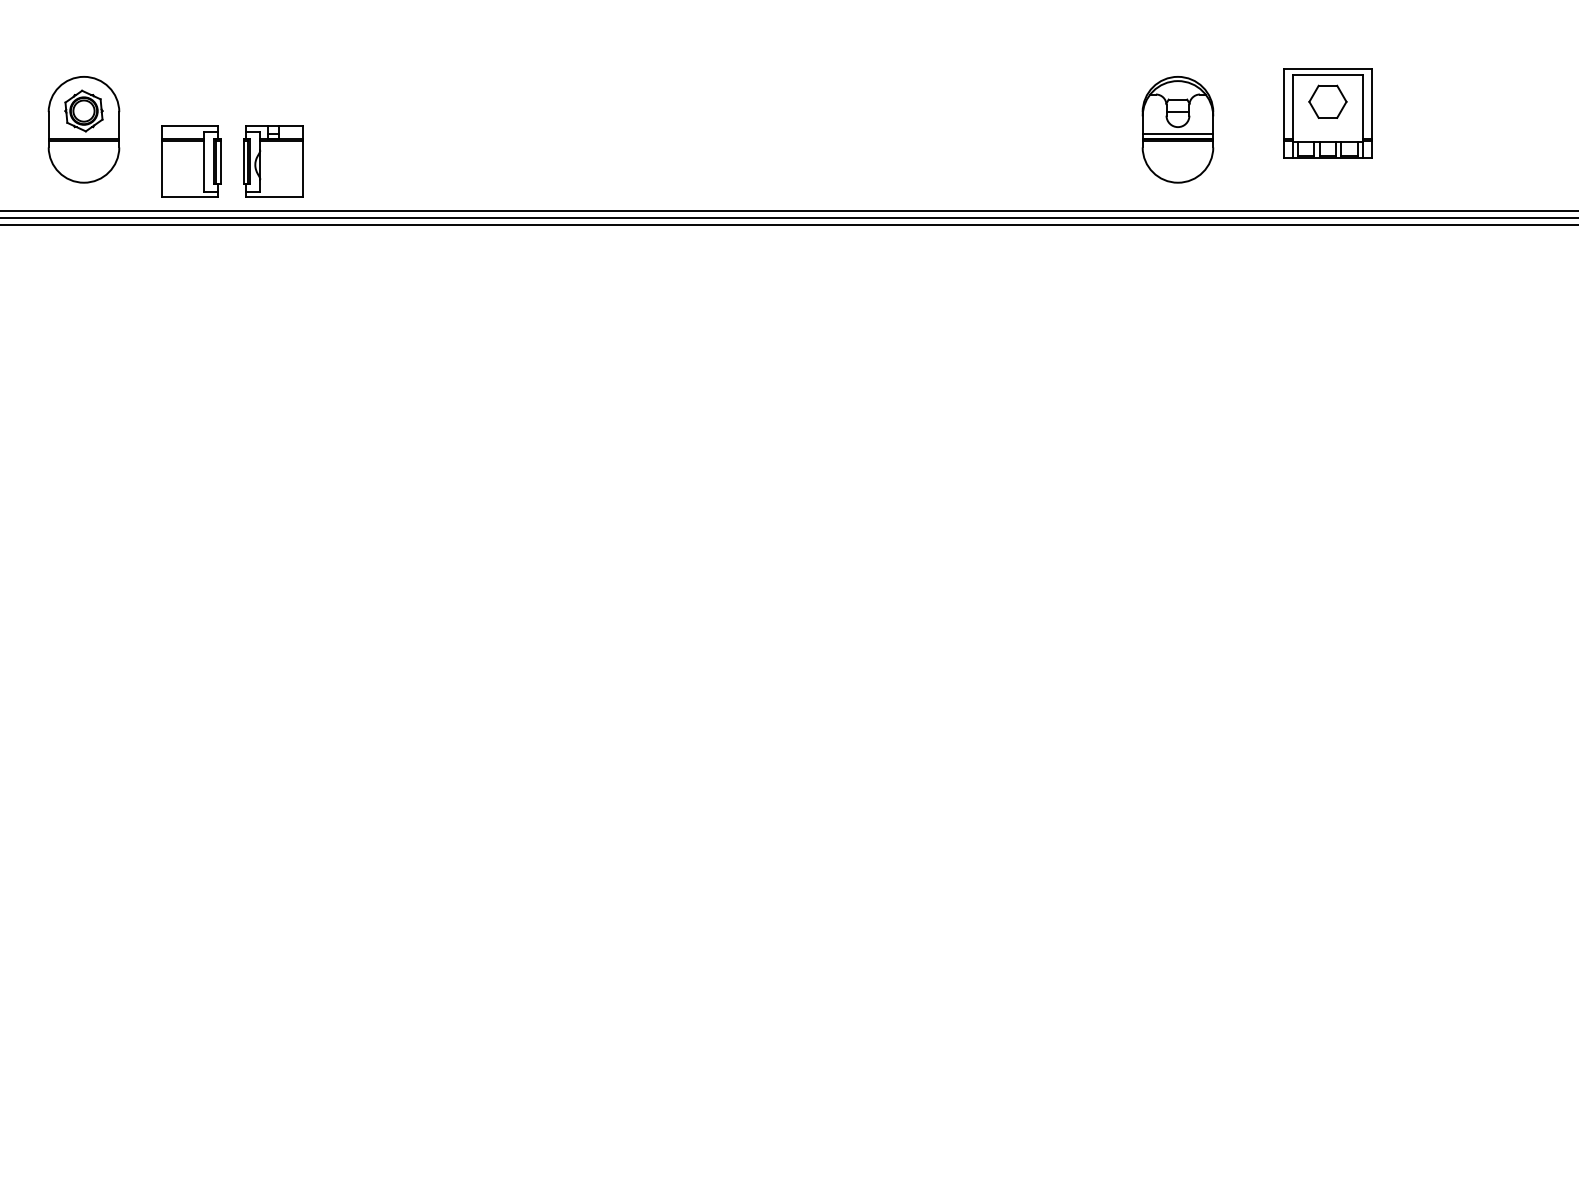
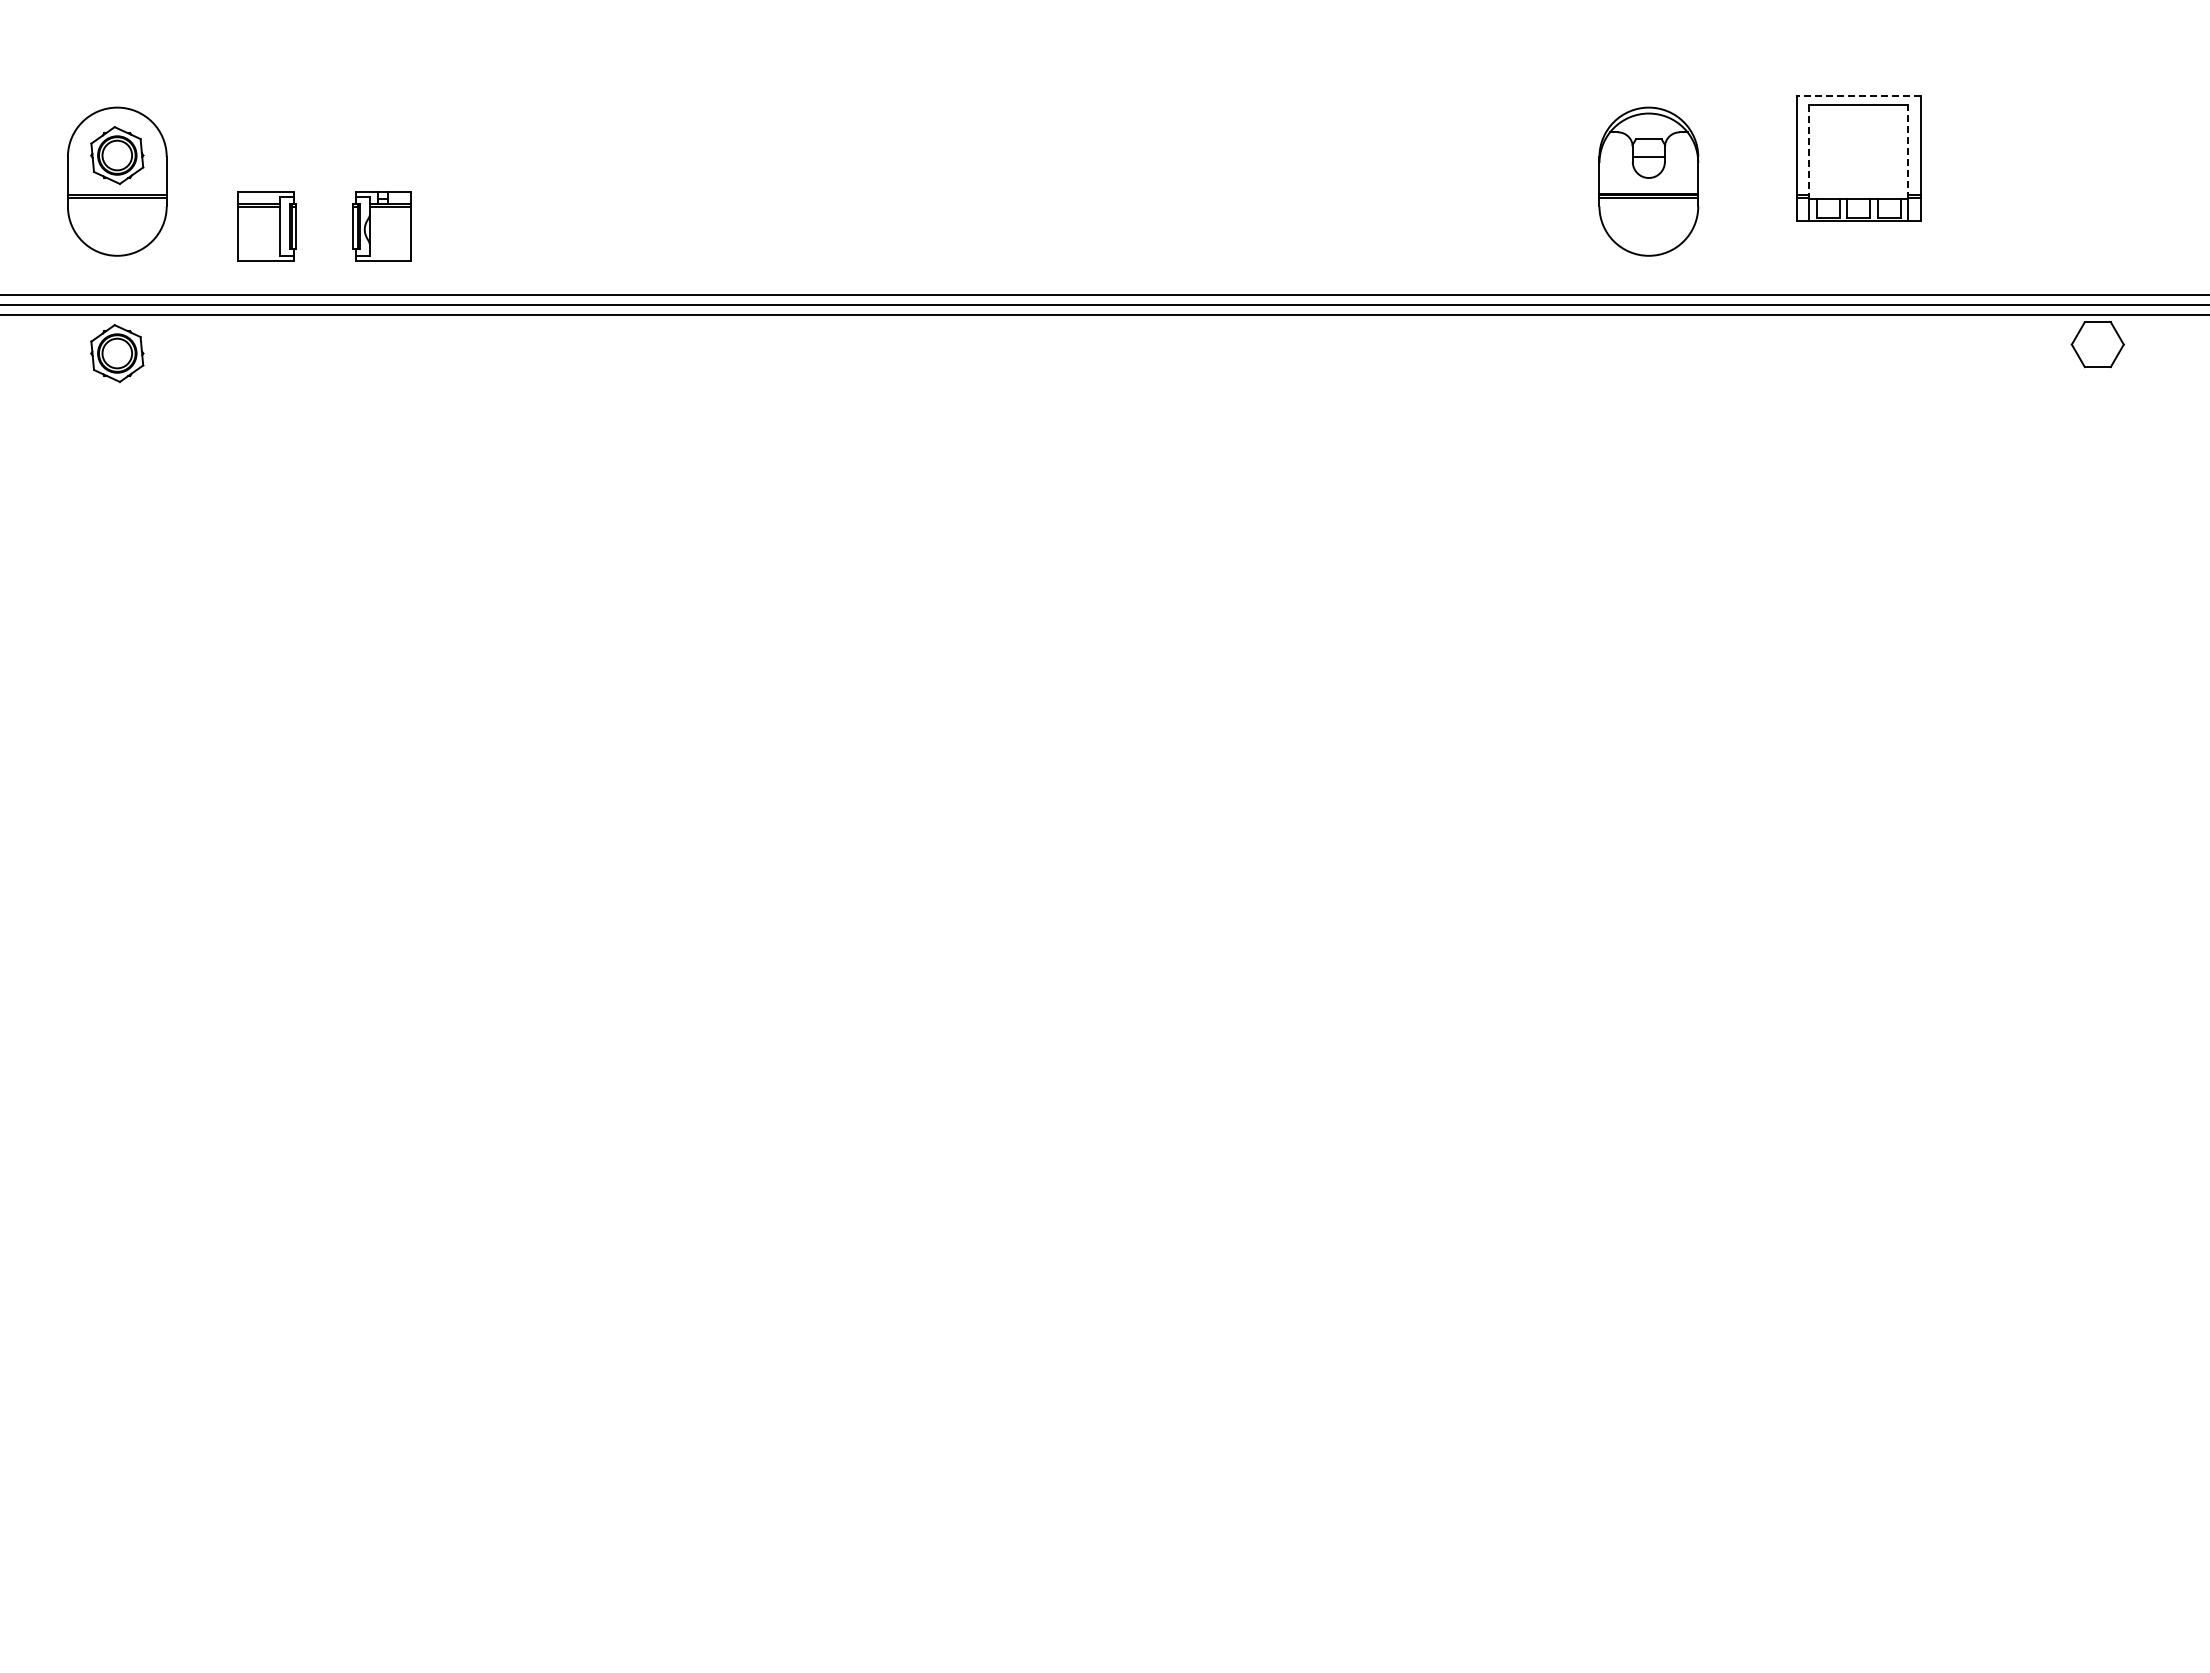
line: (1327, 68) -> (1858, 96), solid -> dashed
part: (1327, 101) -> (2097, 344), moved
line: (1292, 108) -> (1809, 152), solid -> dashed
line: (1363, 108) -> (1908, 152), solid -> dashed
line: (1177, 133) -> (1648, 187), removed
part: (191, 161) -> (267, 226), size x0.7
part: (273, 161) -> (382, 226), size x0.7
part: (84, 252) -> (117, 353), added

